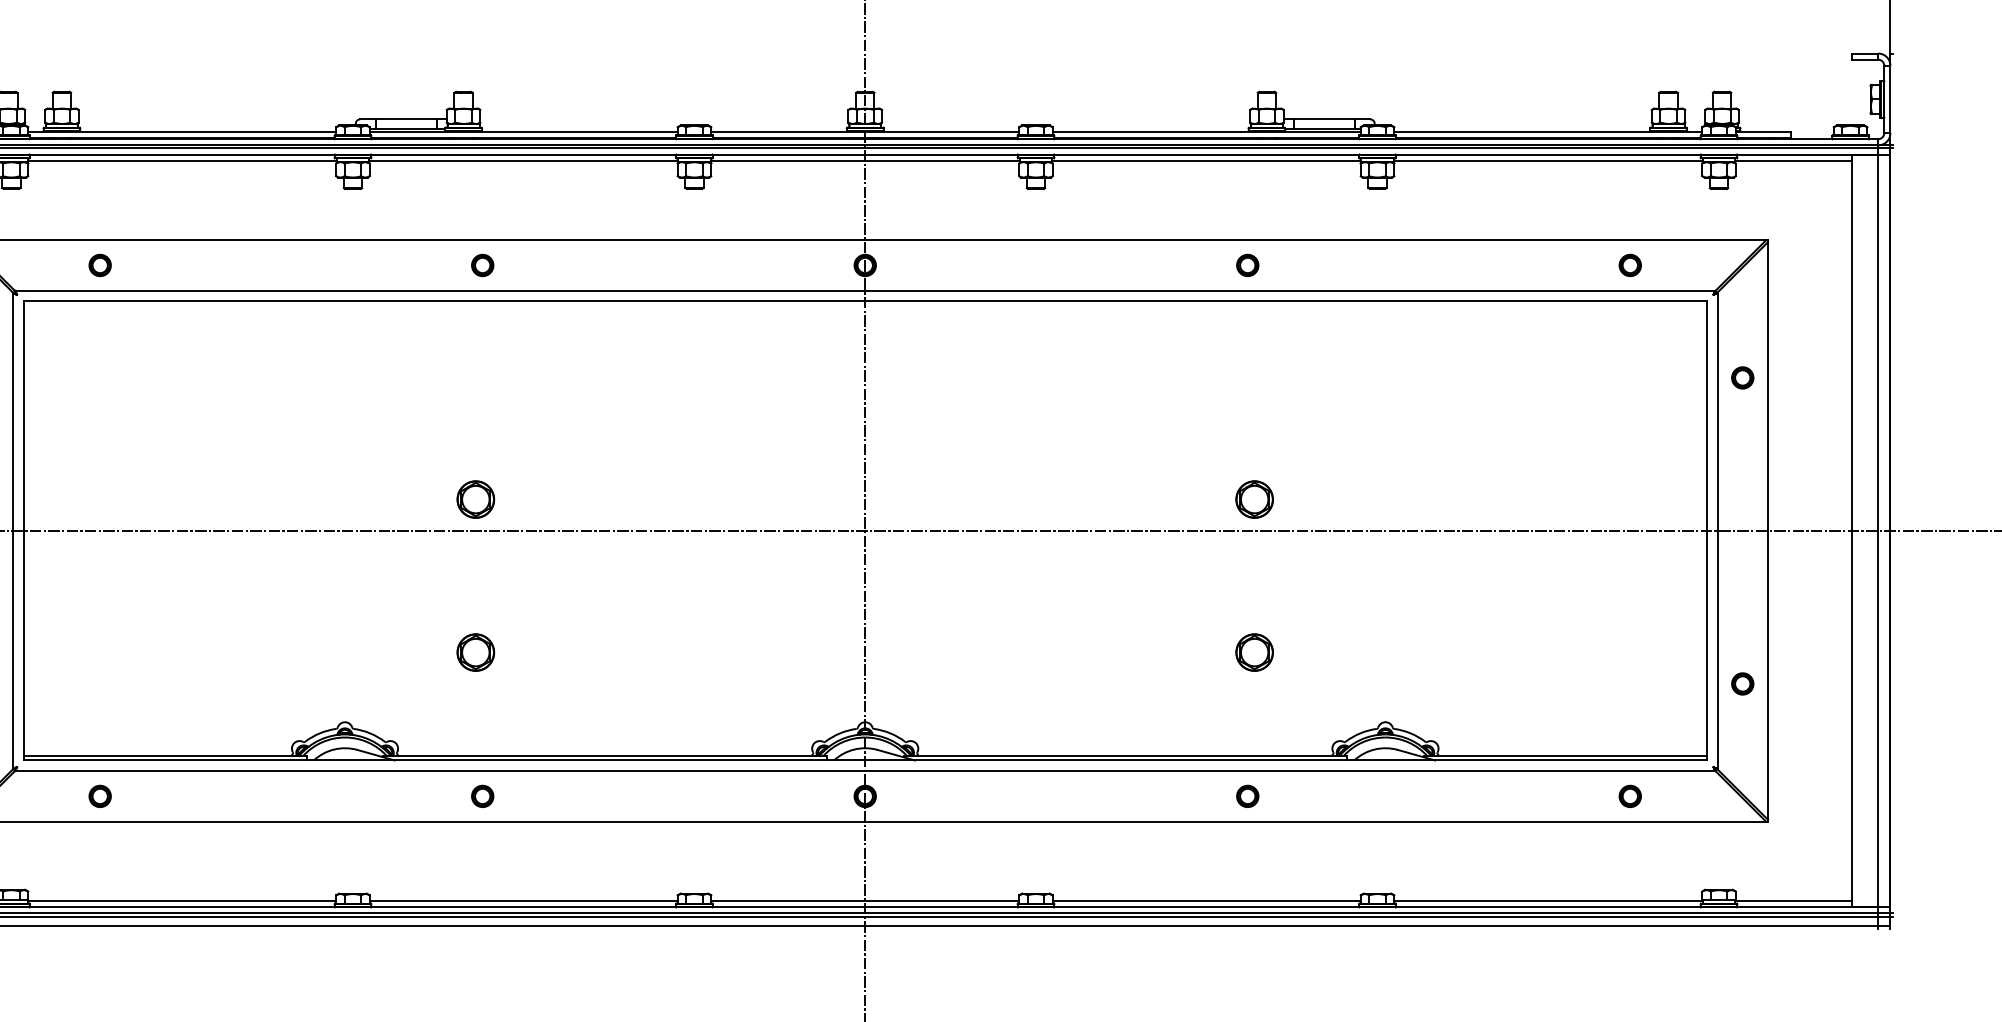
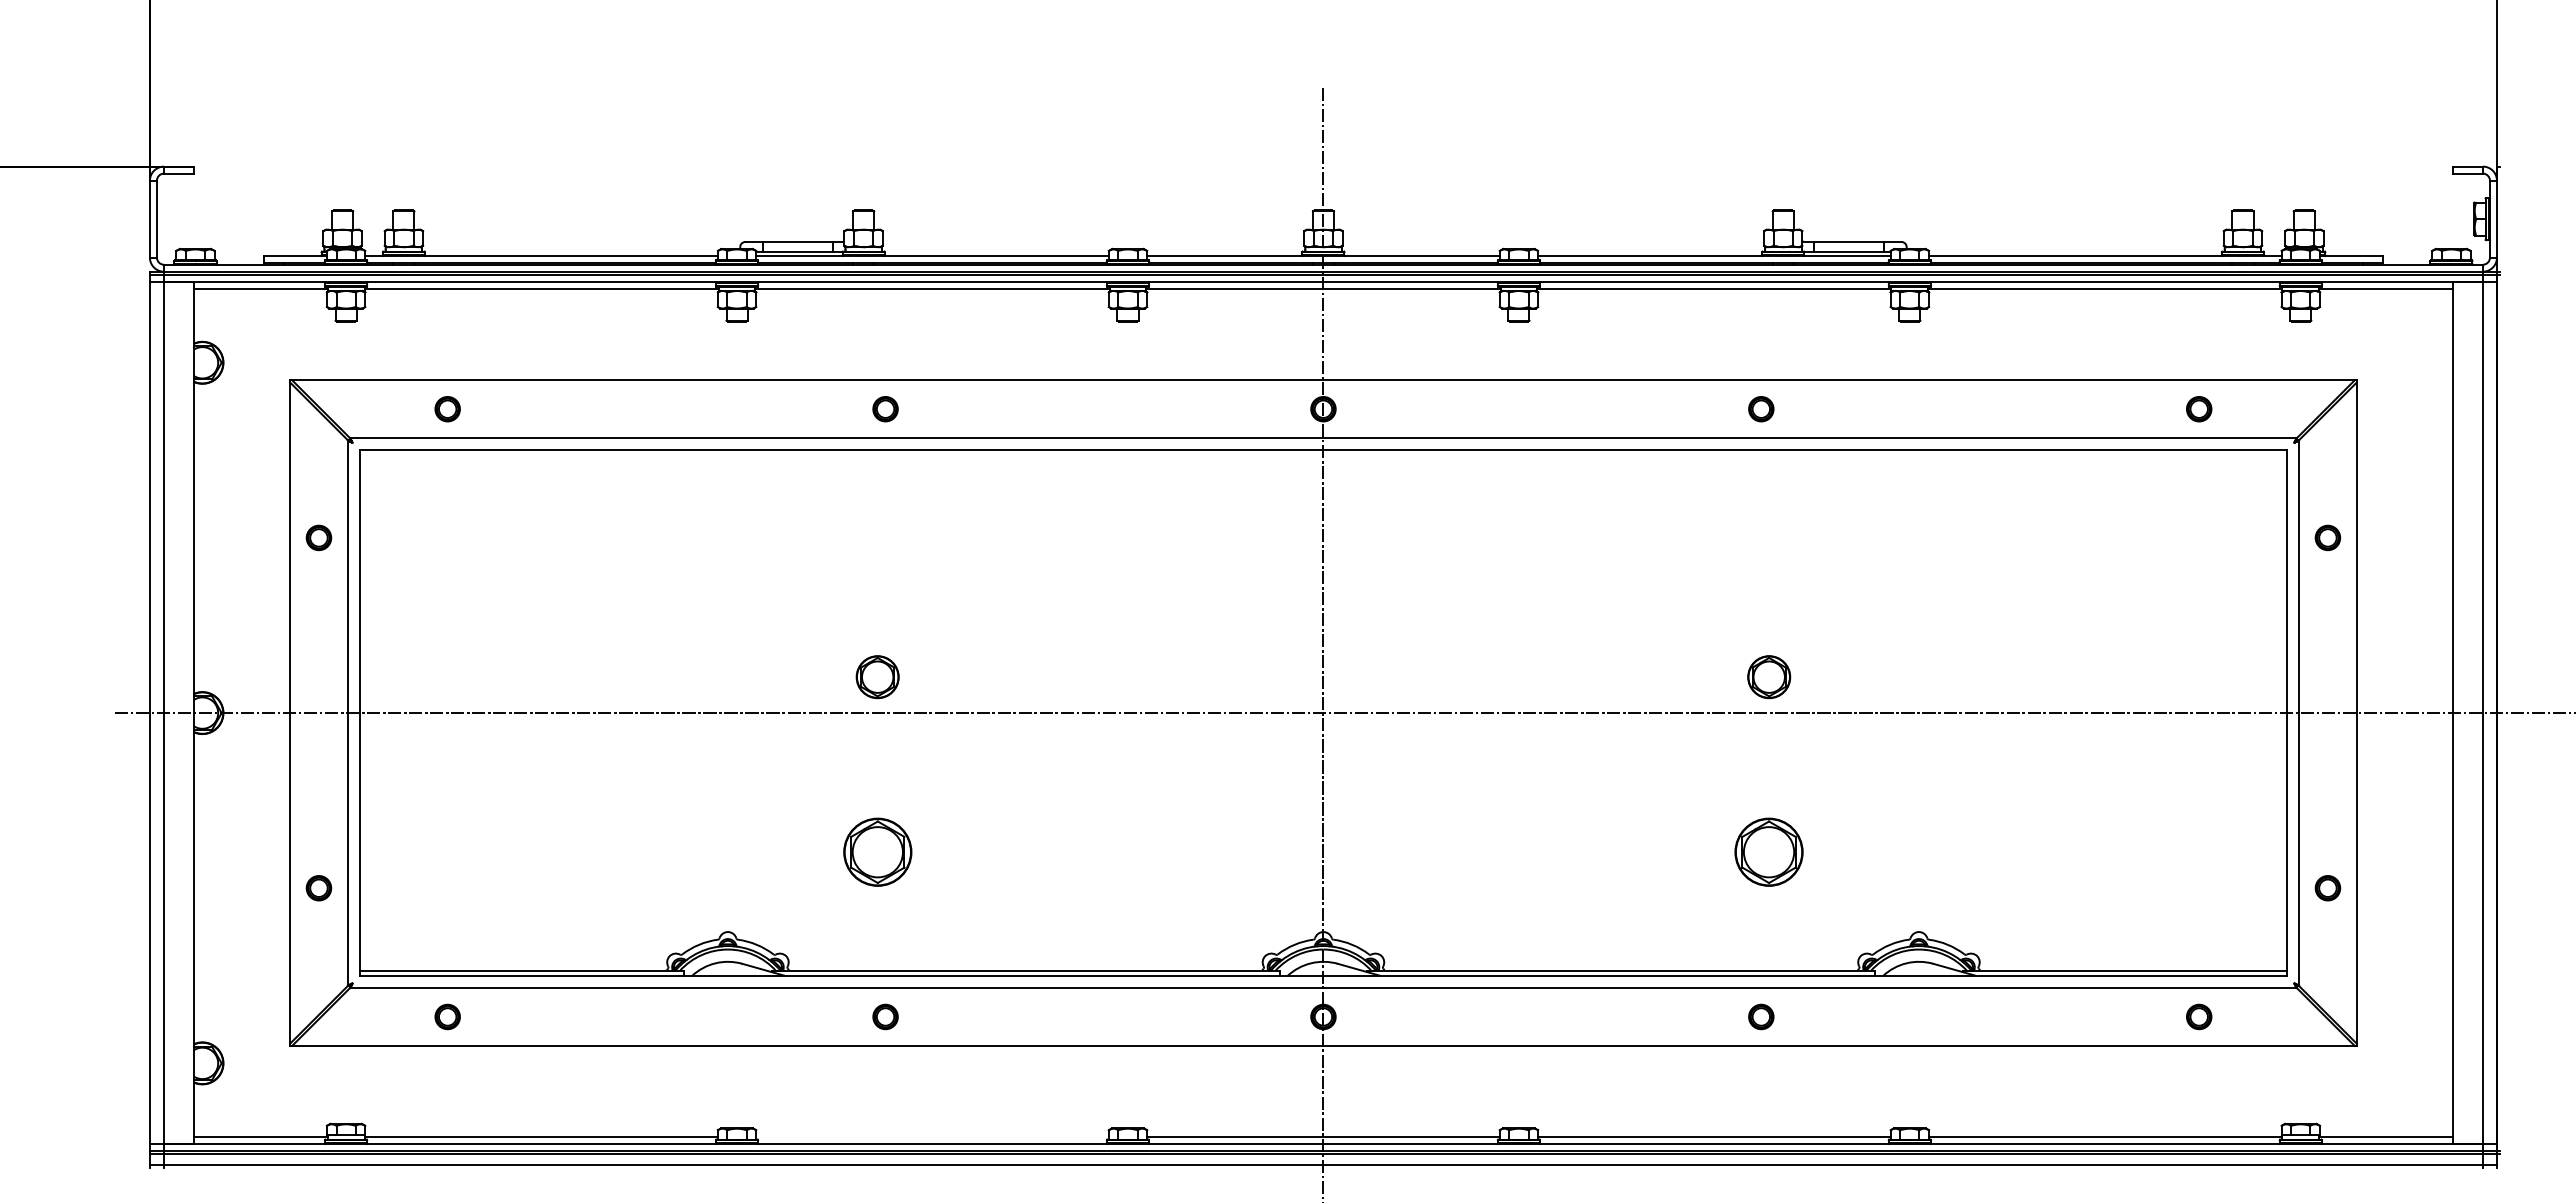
part: (475, 652) -> (877, 852), size x1.6
part: (1254, 652) -> (1769, 852), size x1.6
line: (523, 900) -> (932, 1136), removed

